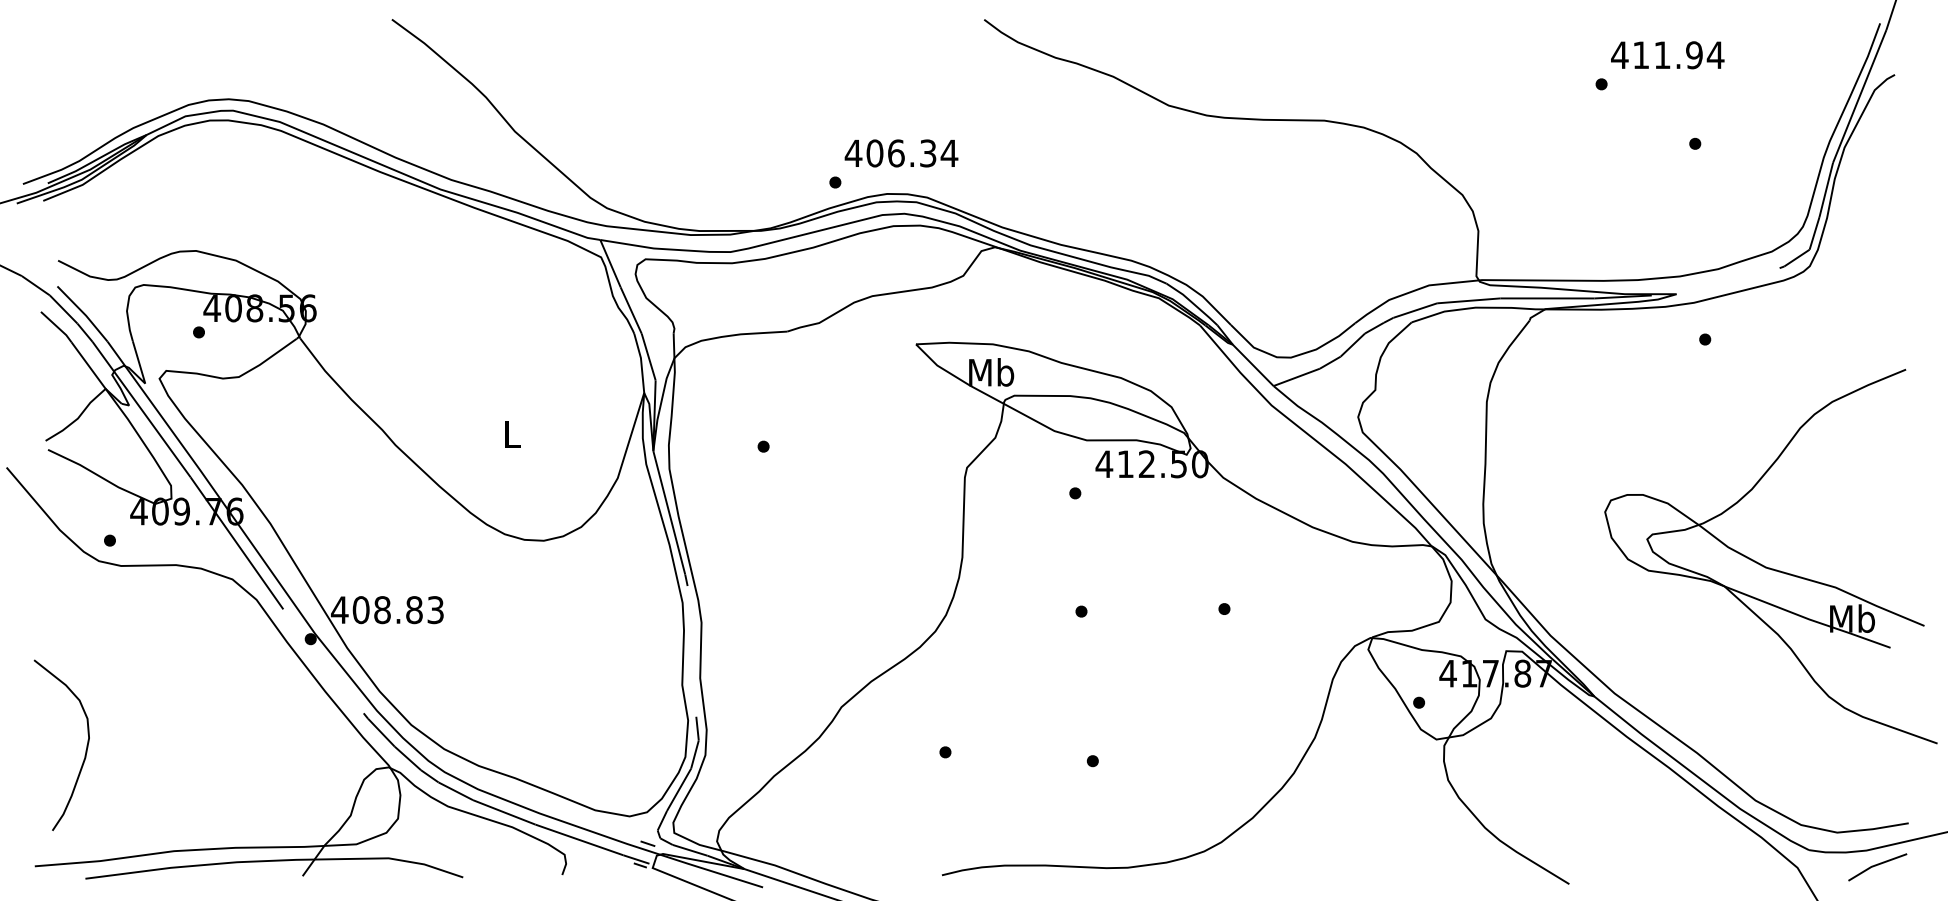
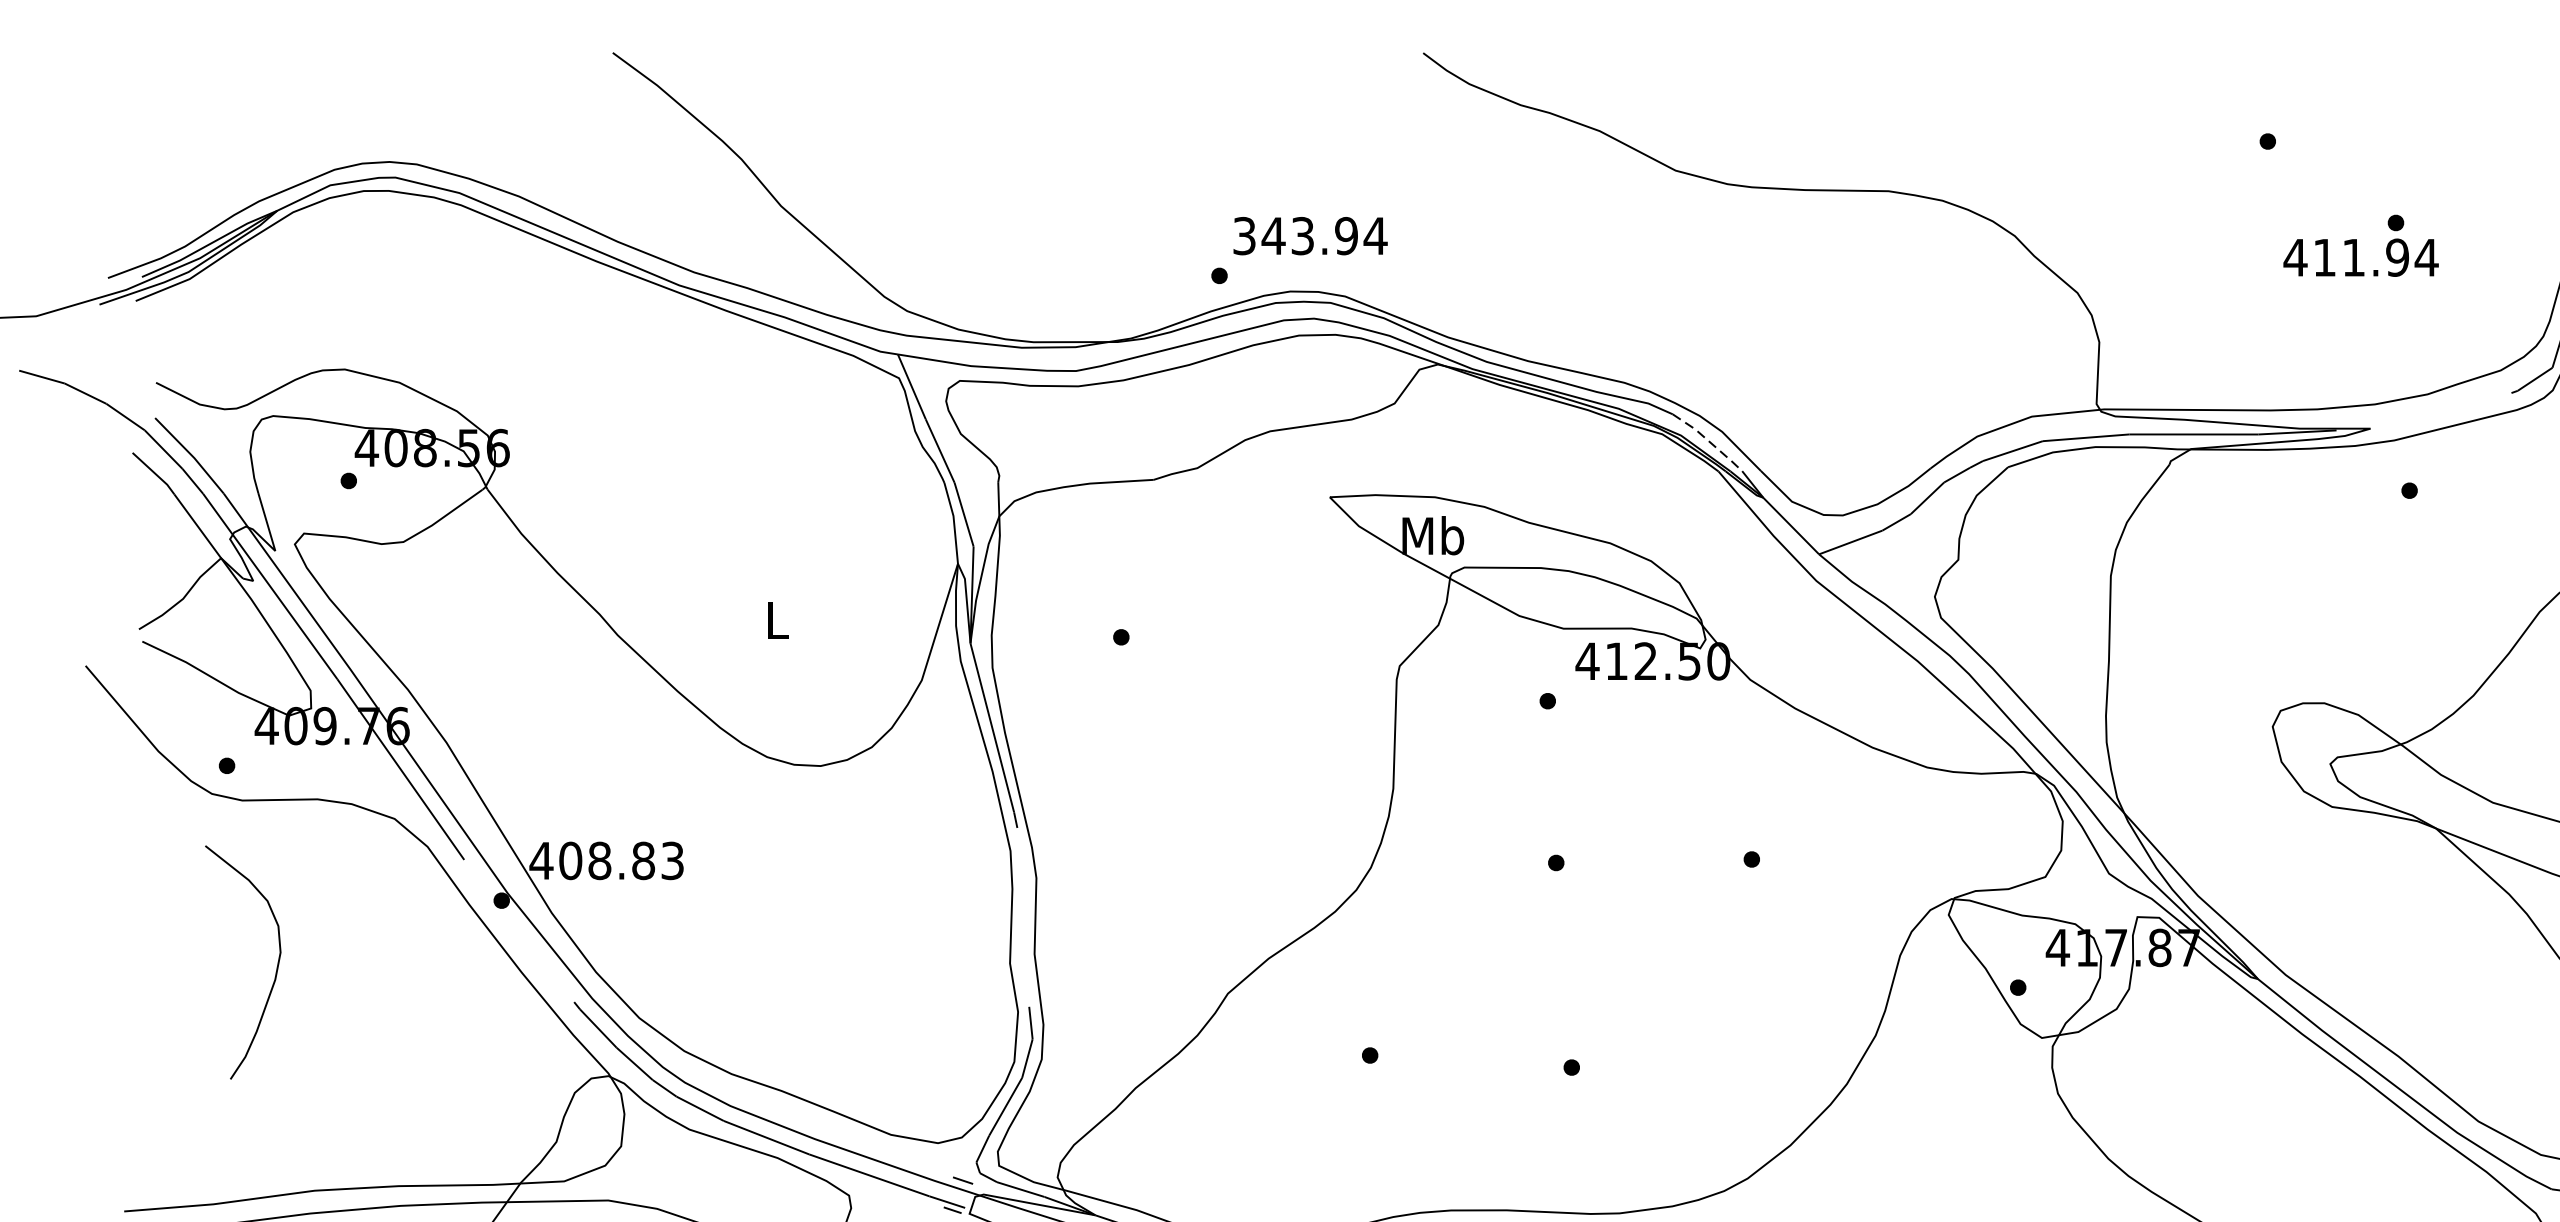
text: (1667, 55) -> (2360, 258), moved
text: (890, 153) -> (1294, 236), 406.34 -> 343.94
line: (1193, 303) -> (1709, 441), solid -> dashed
curve: (85, 750) -> (275, 969), moved

